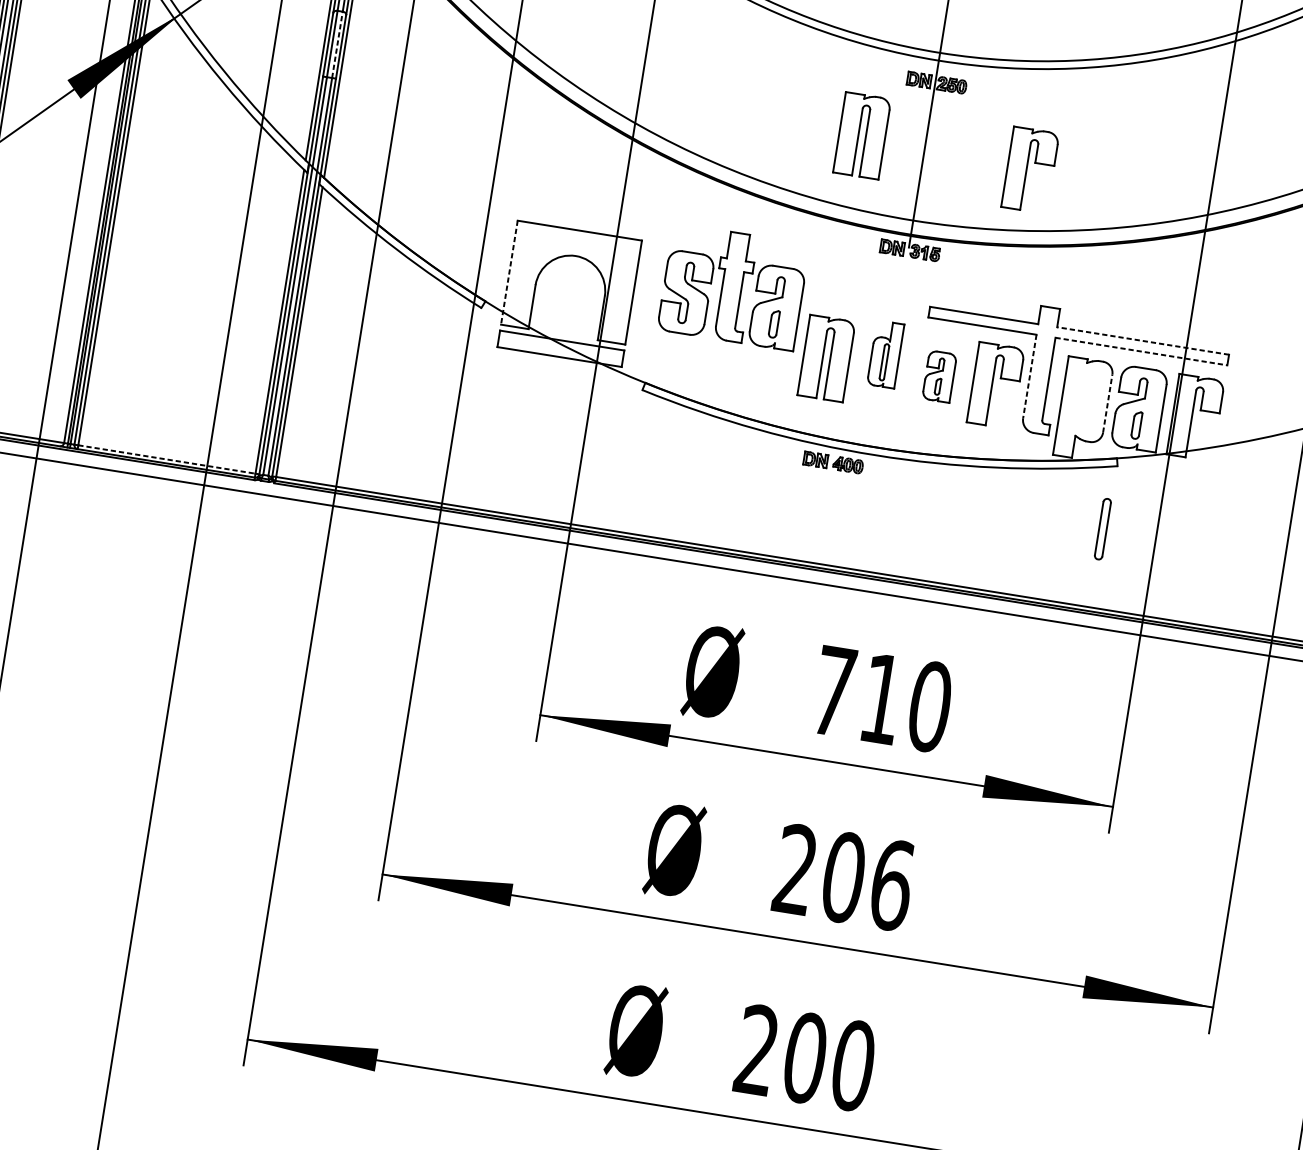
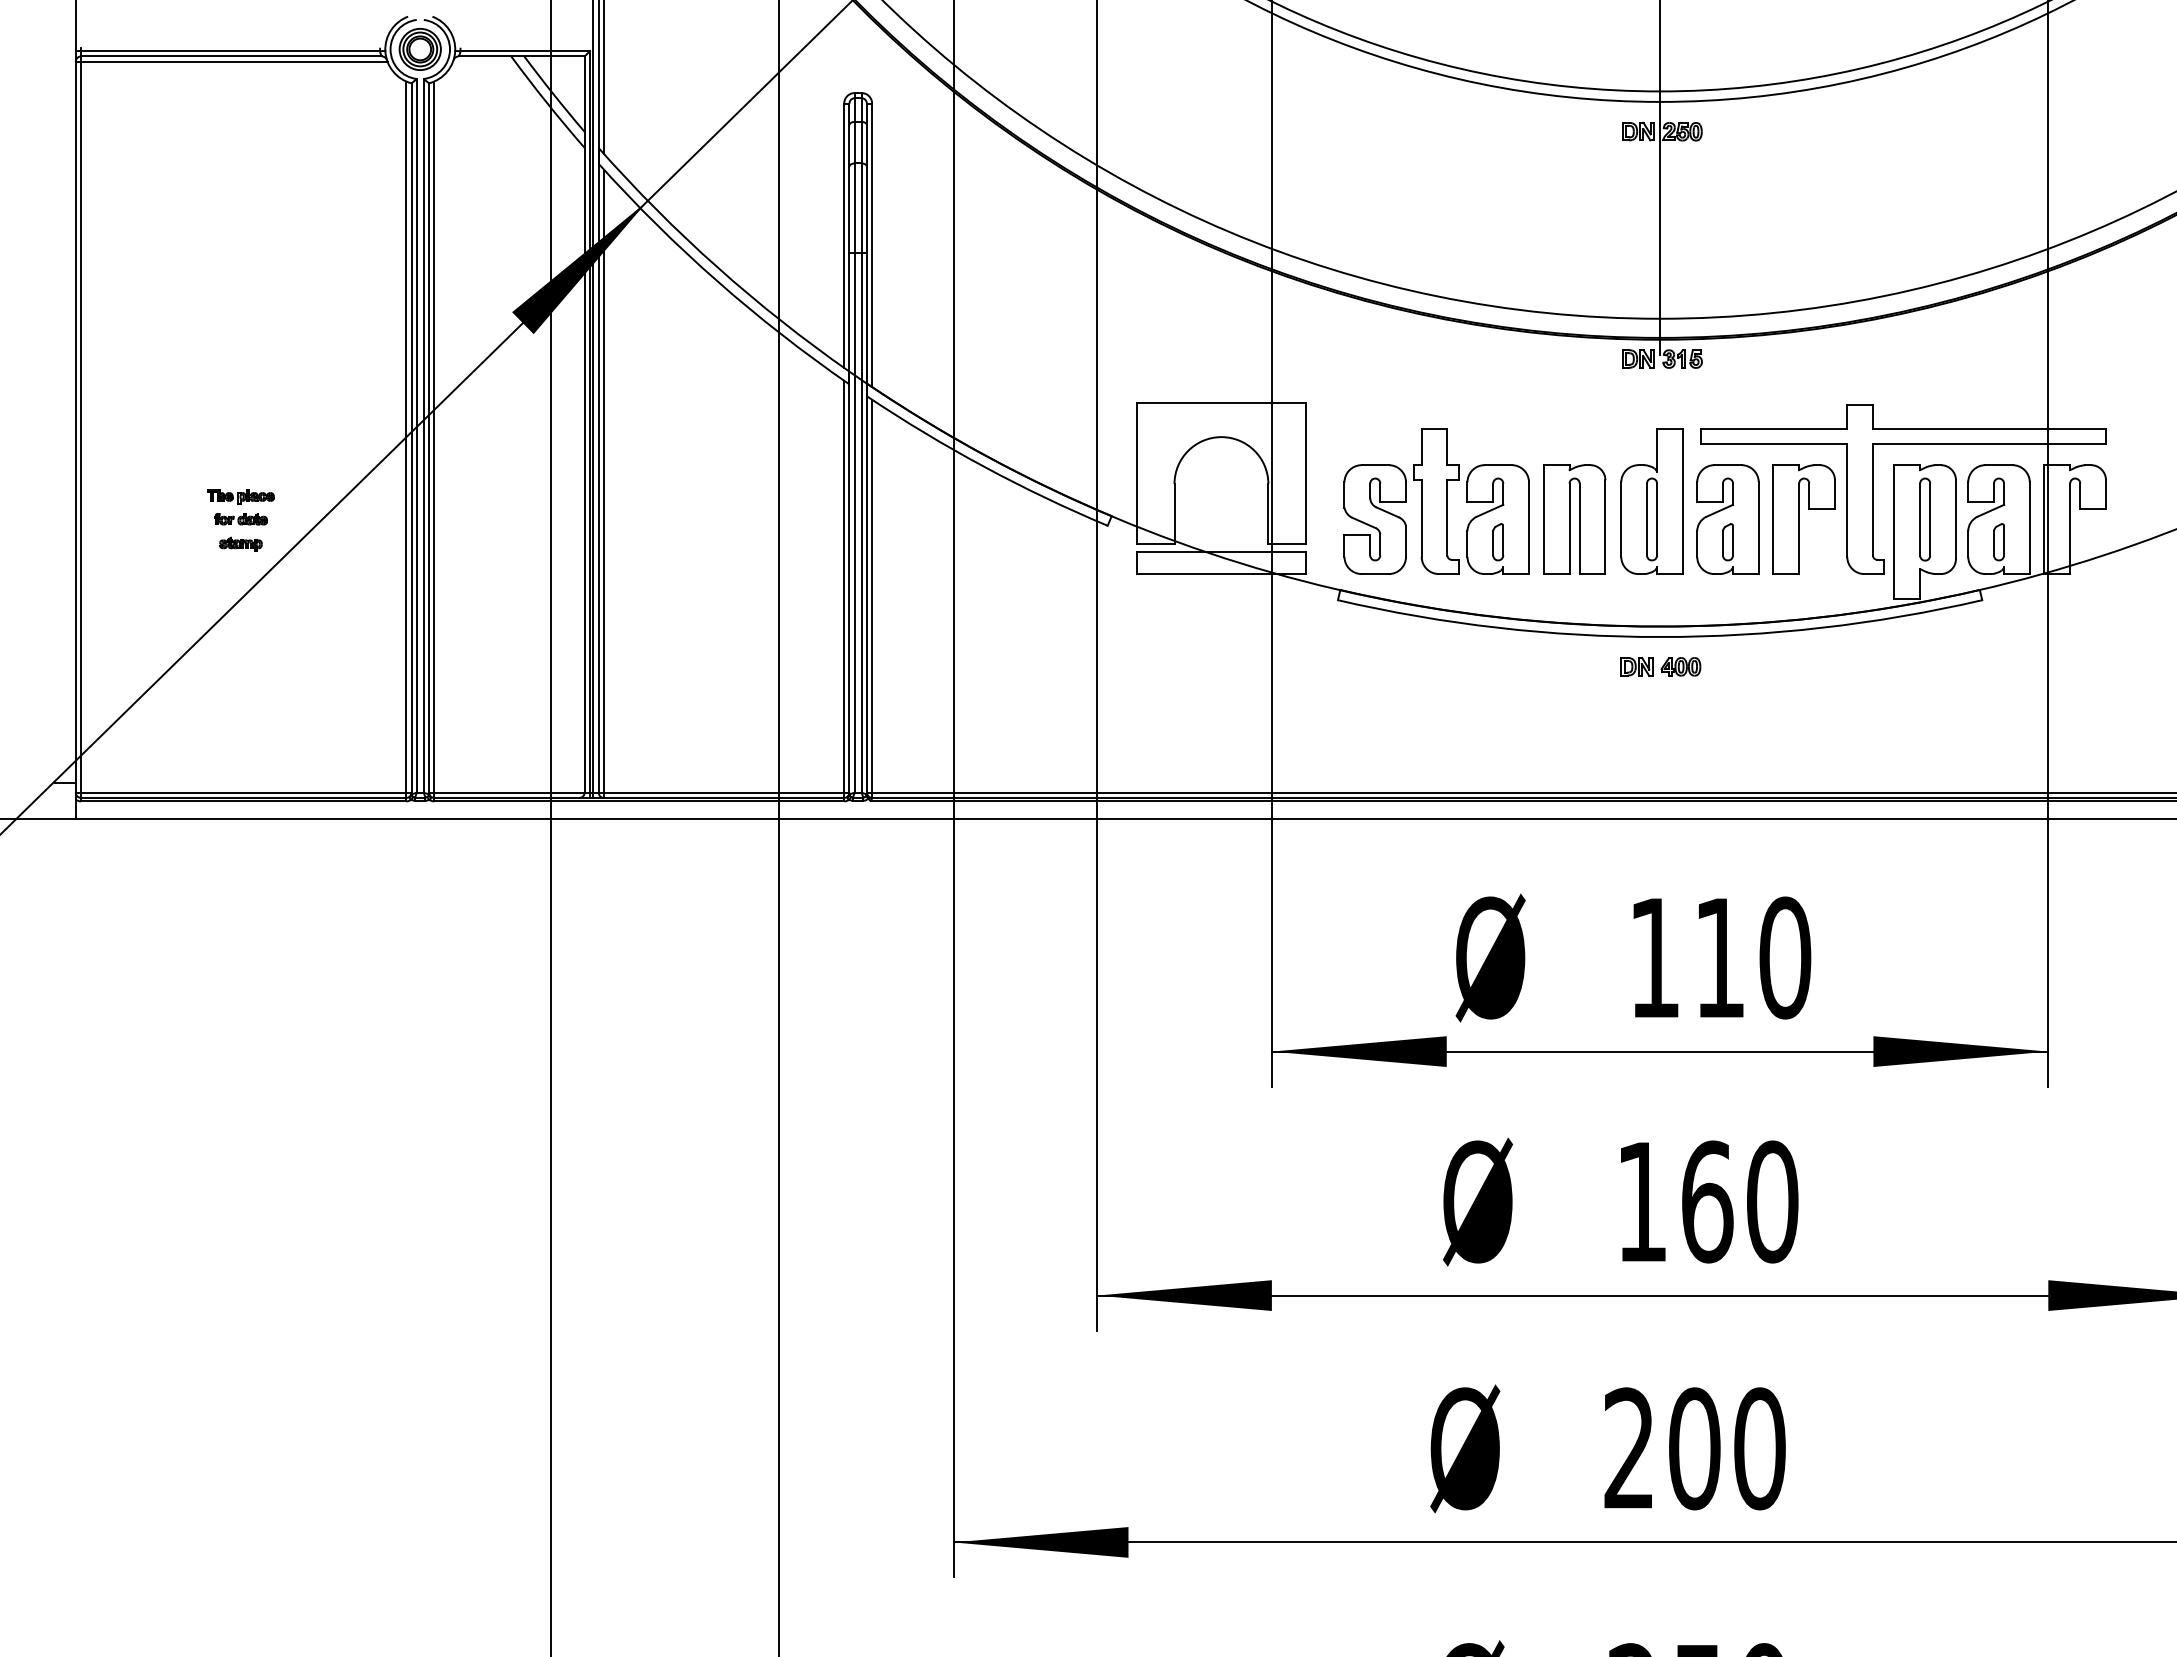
line: (337, 44) -> (861, 208), dashed -> solid
part: (862, 135) -> (1574, 217), removed
part: (1029, 170) -> (1803, 227), removed
line: (509, 272) -> (1137, 473), dashed -> solid
part: (733, 286) -> (1436, 501), moved
line: (1143, 341) -> (1989, 429), dashed -> solid
line: (1141, 351) -> (1989, 443), dashed -> solid
part: (885, 354) -> (1651, 501), size x1.67
part: (939, 376) -> (1727, 519), size x1.67
line: (1030, 376) -> (1847, 500), dashed -> solid
line: (1107, 403) -> (1955, 519), dashed -> solid
line: (167, 459) -> (724, 792), dashed -> solid
part: (833, 462) -> (1660, 666), moved
part: (1103, 529) -> (1925, 519), moved
text: (833, 690) -> (1654, 957), 710 -> 110
text: (843, 877) -> (1707, 1201), 206 -> 160

